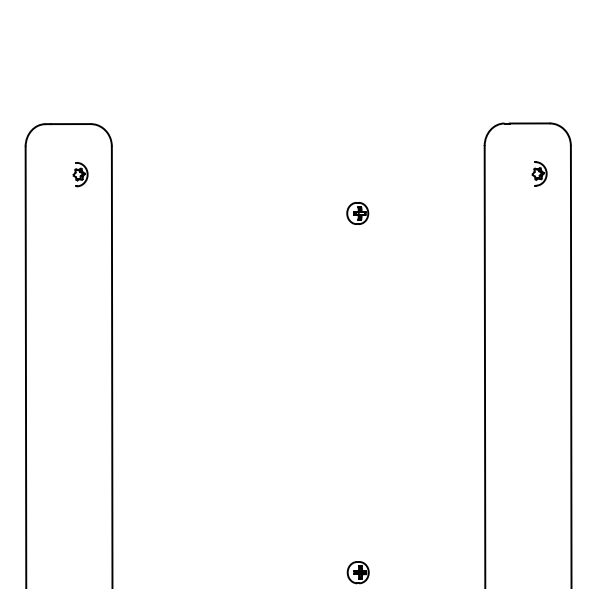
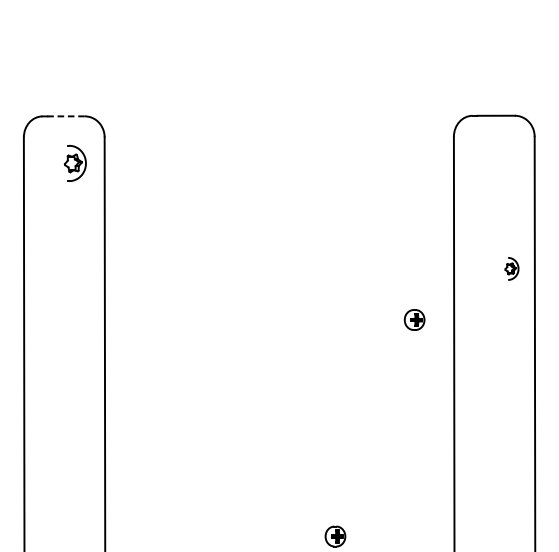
line: (70, 124) -> (65, 116), solid -> dashed
part: (539, 173) -> (511, 268), moved
part: (80, 174) -> (75, 163), size x1.6
part: (357, 213) -> (414, 320), moved

